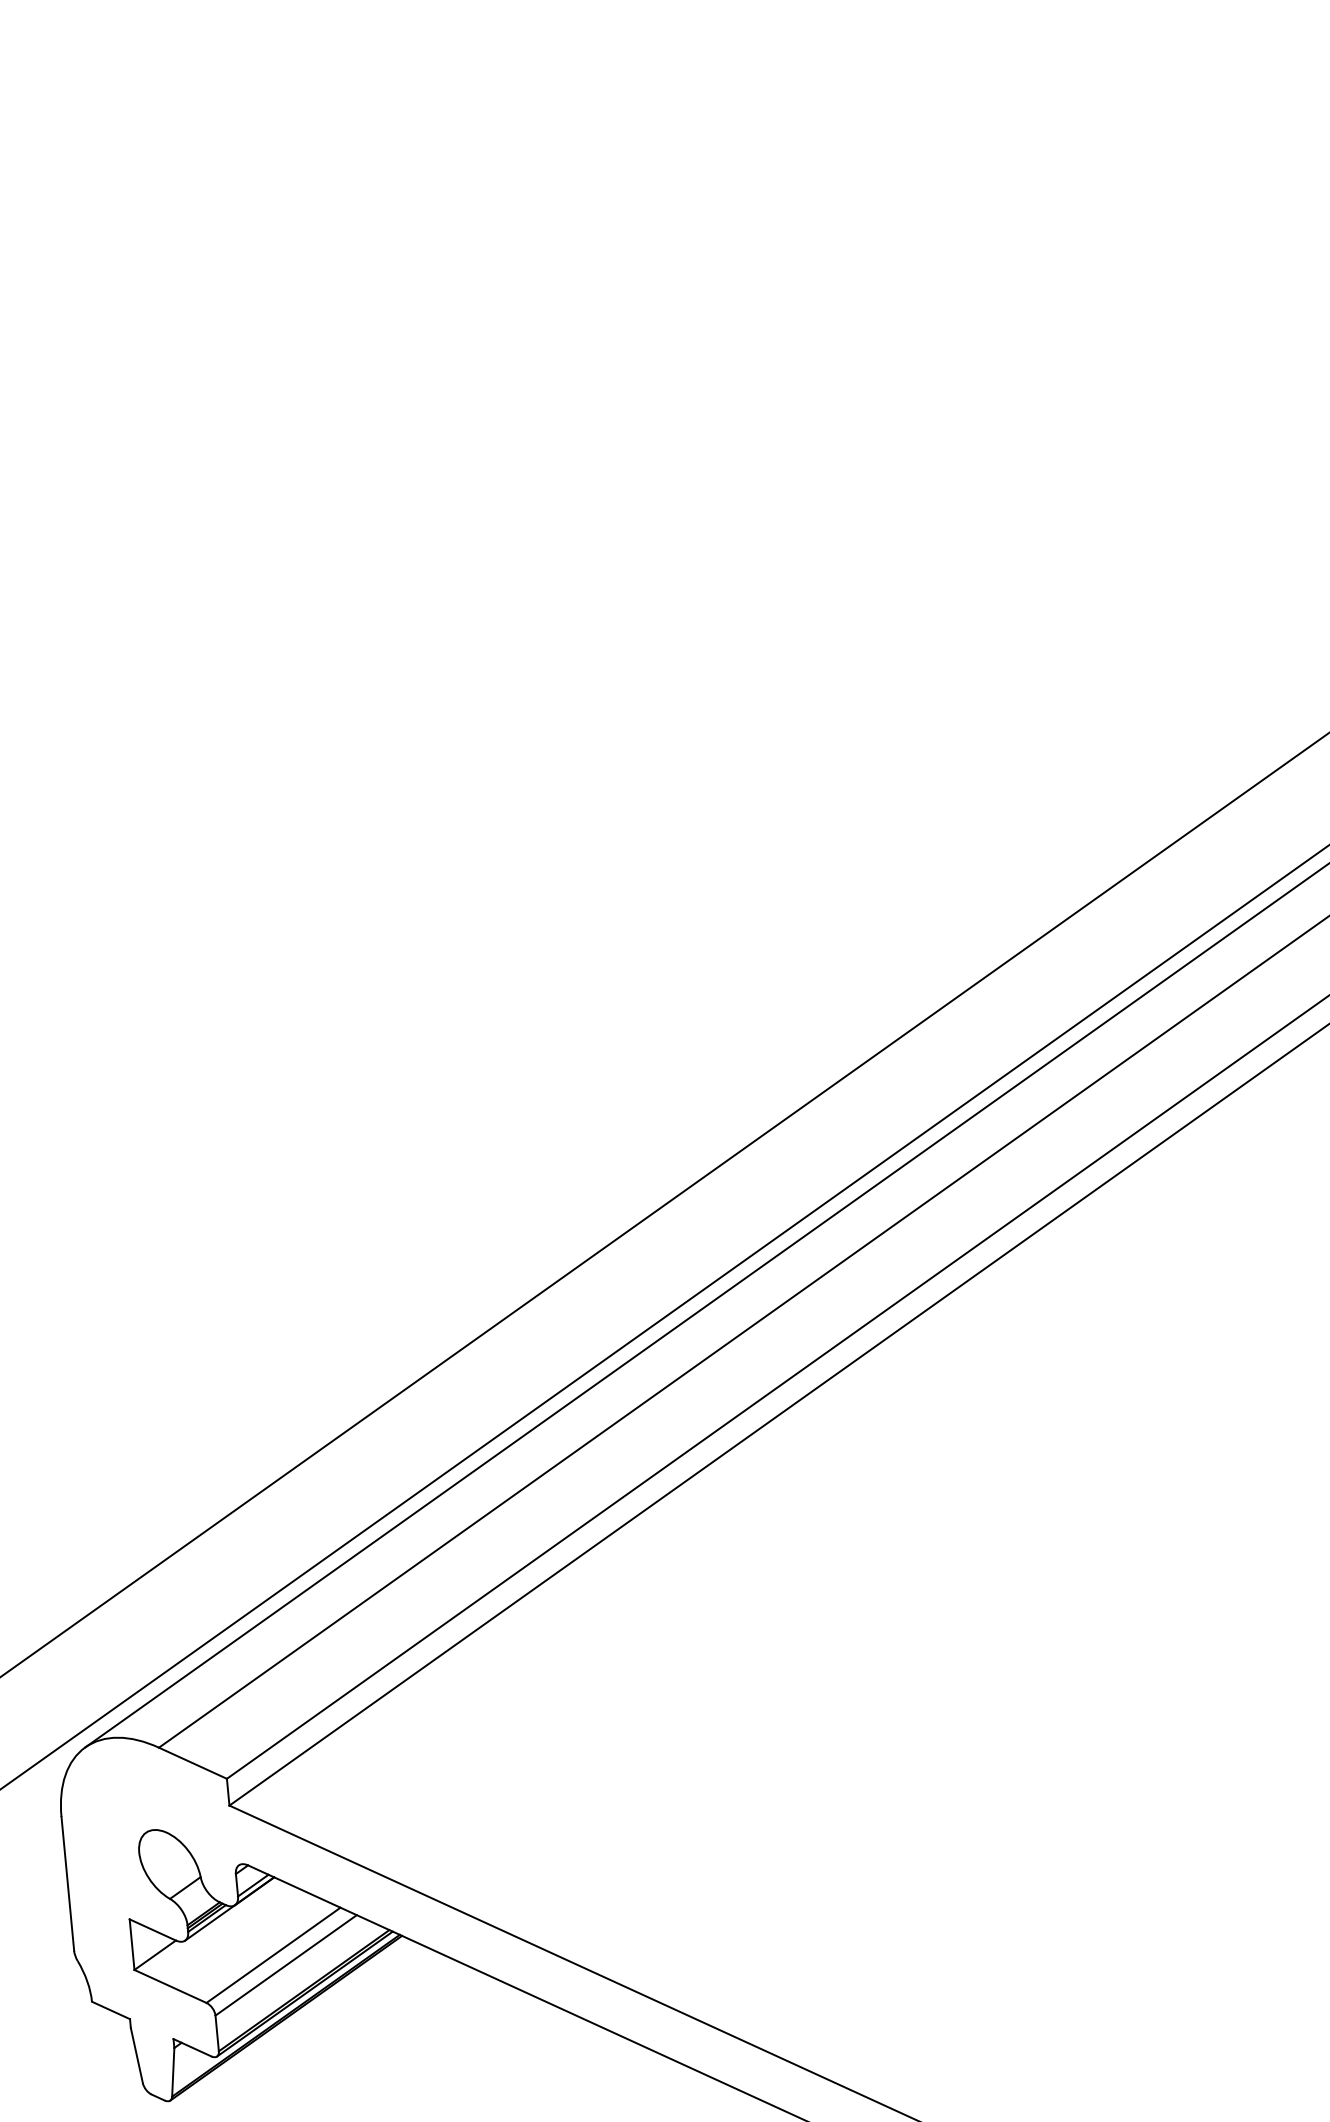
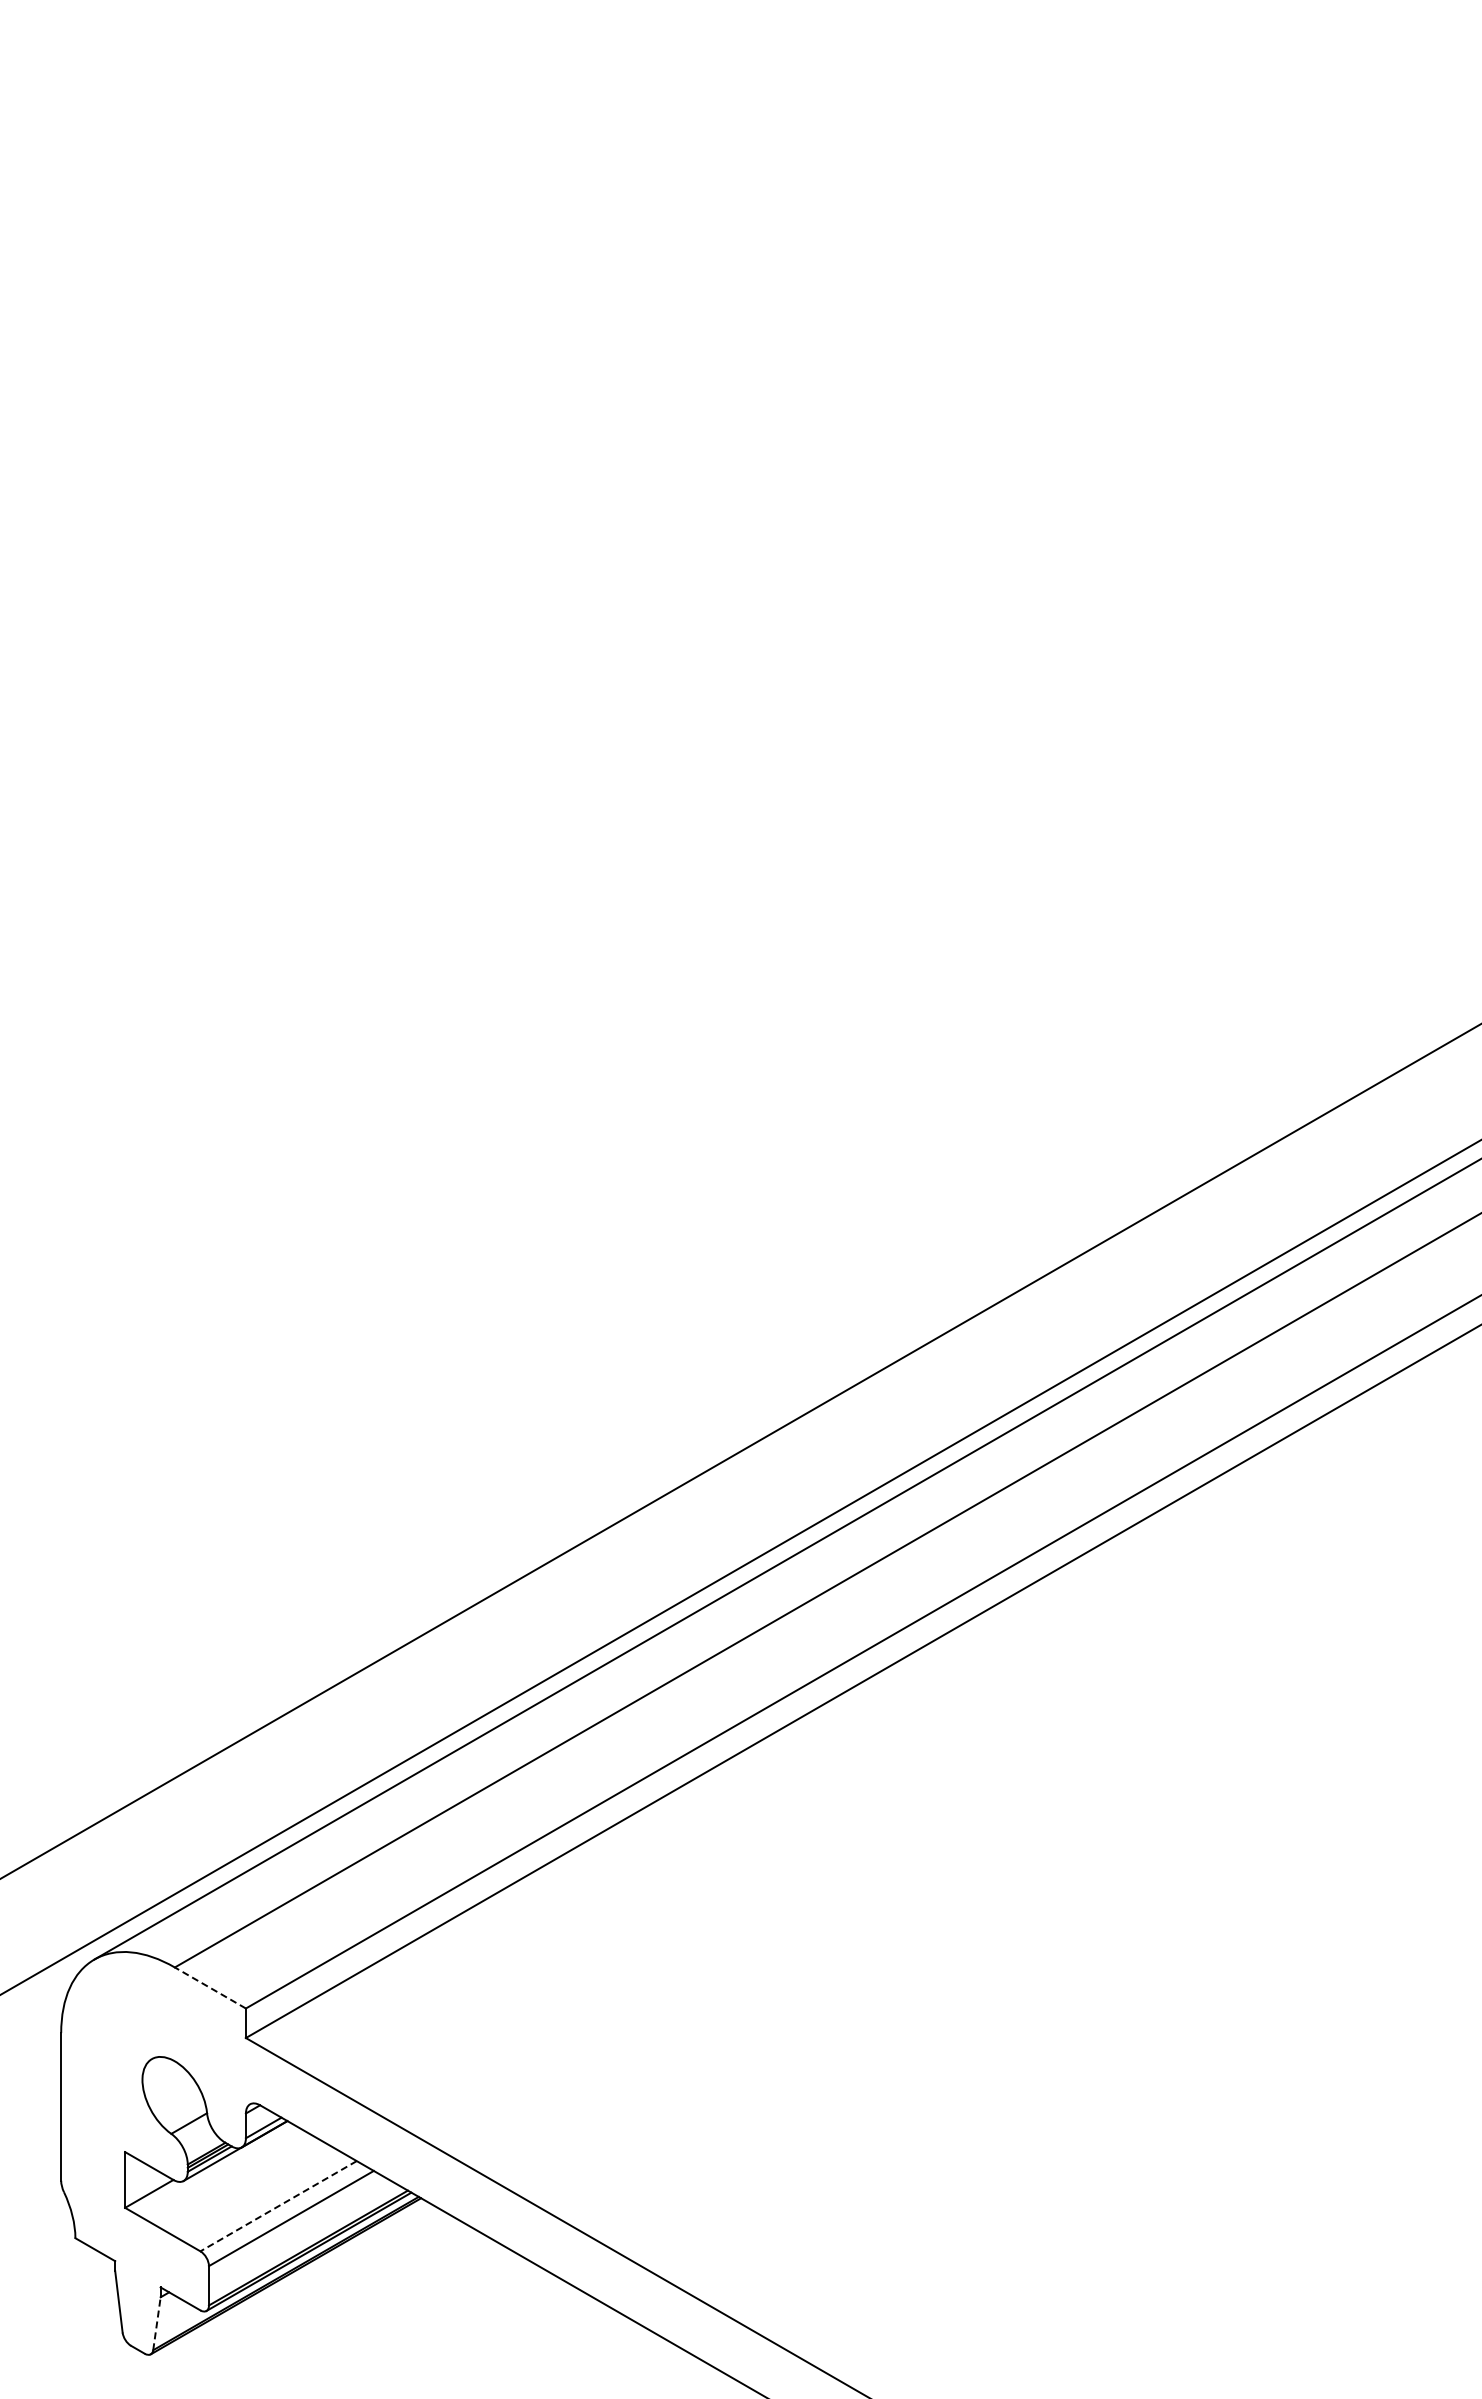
line: (192, 1762) -> (209, 1987), solid -> dashed
line: (273, 1955) -> (278, 2206), solid -> dashed
line: (172, 2072) -> (156, 2323), solid -> dashed

